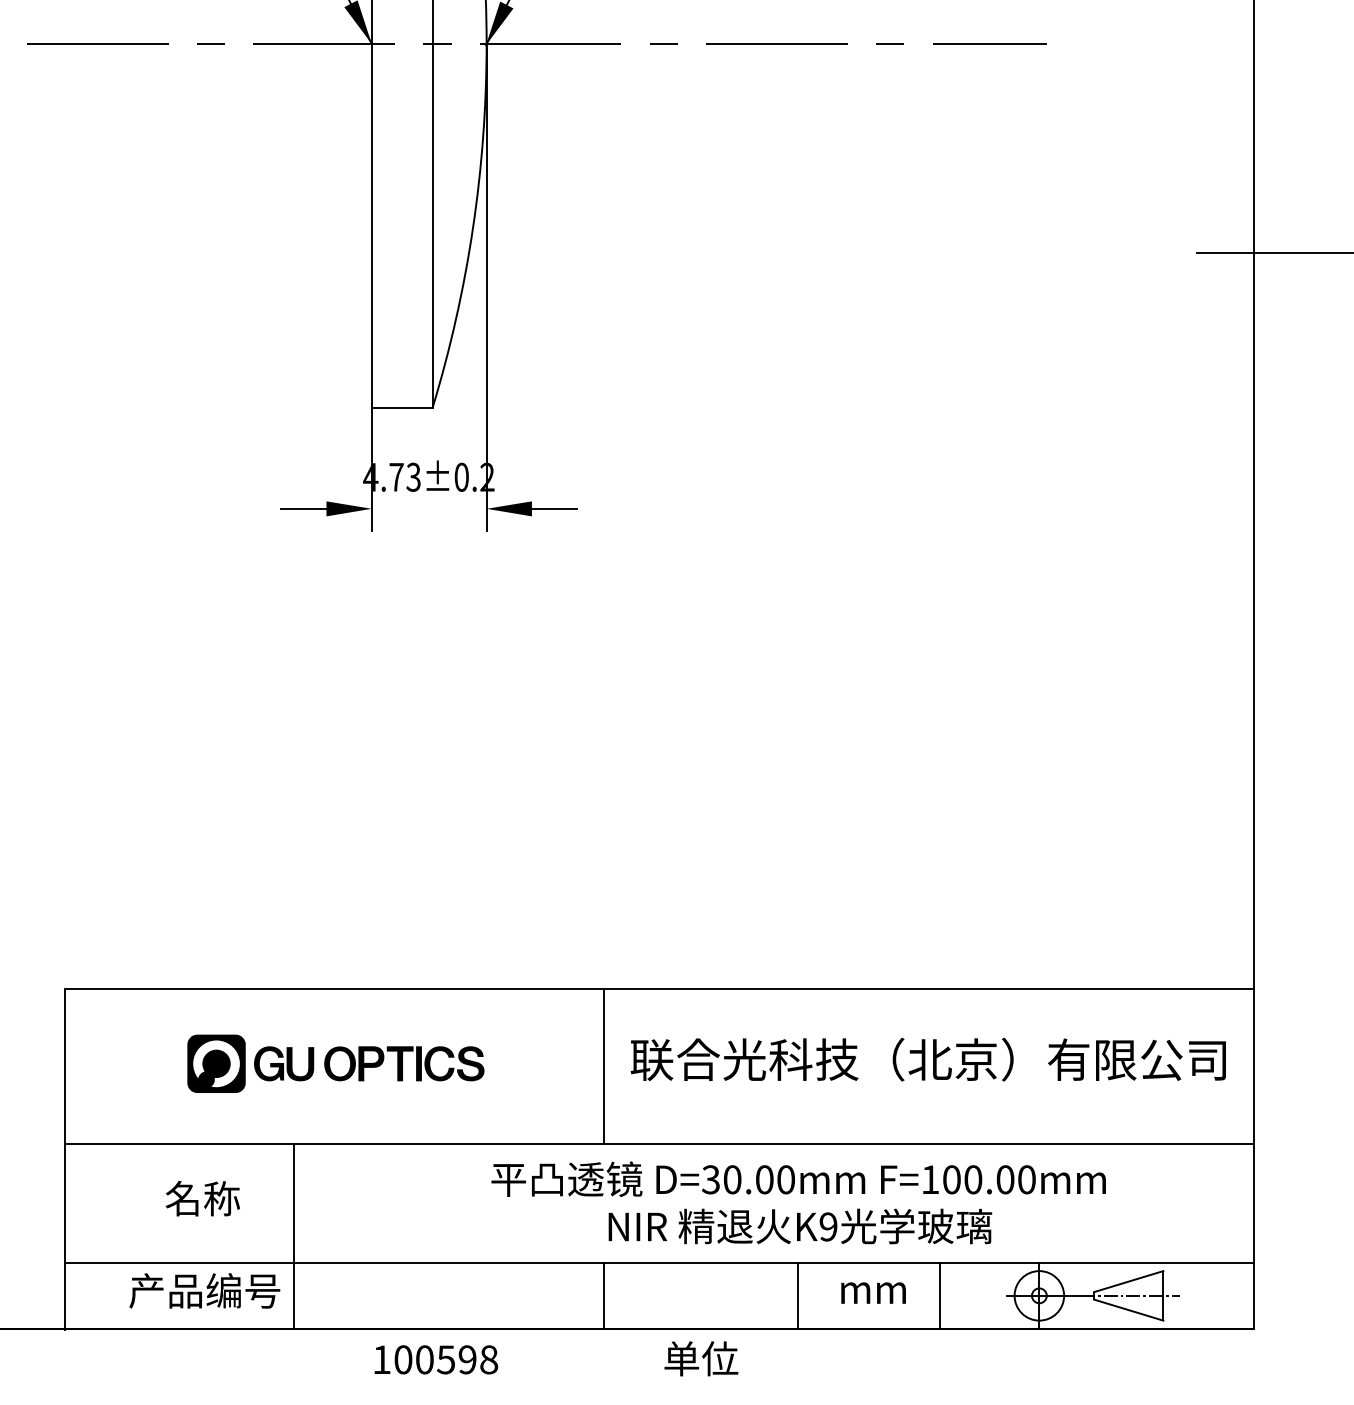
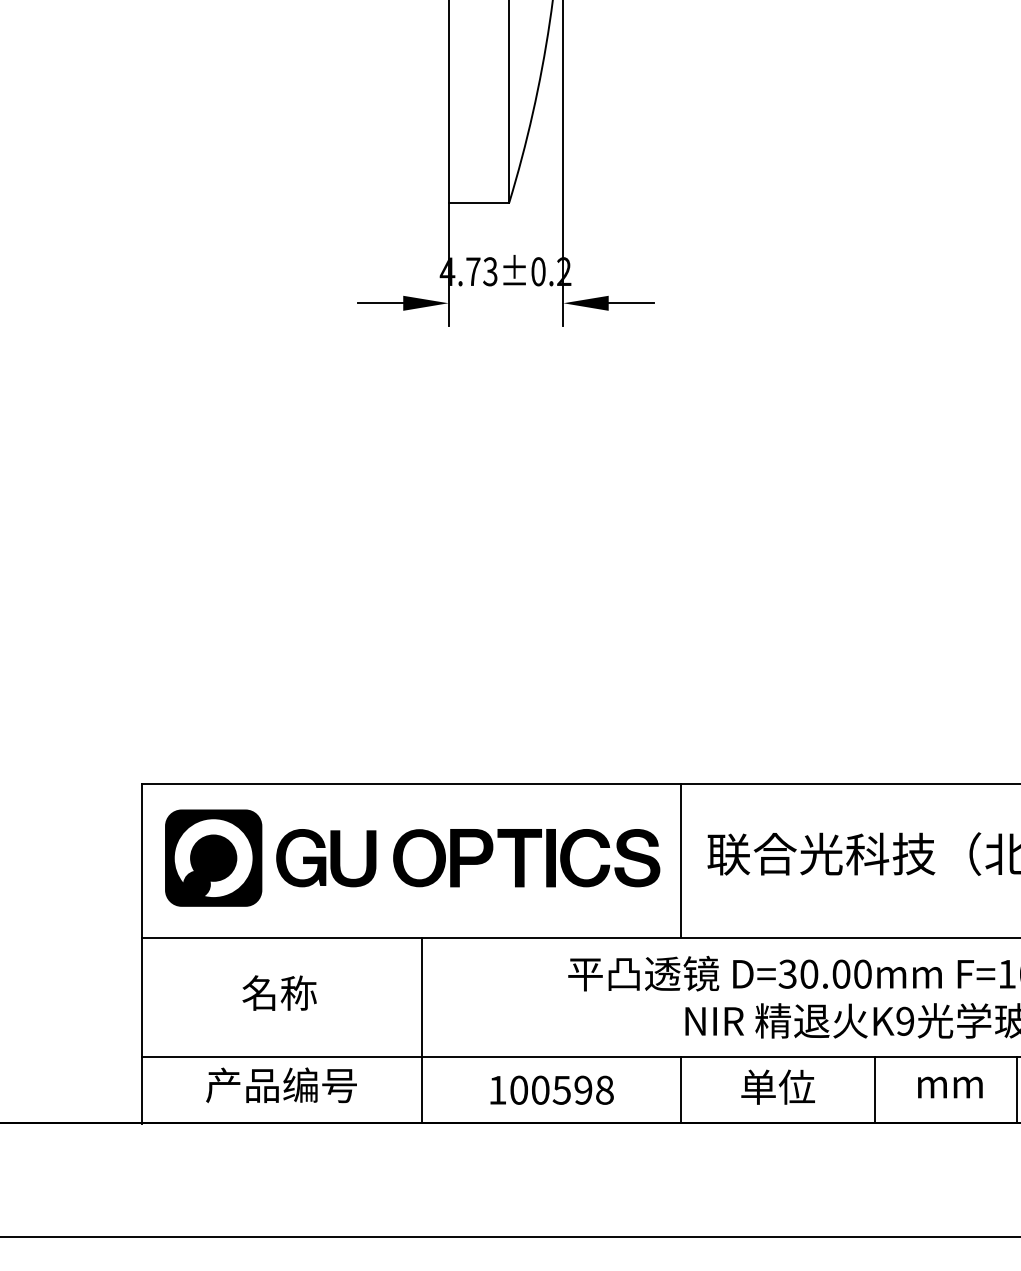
part: (335, 1063) -> (412, 857), size x1.67
line: (294, 1236) -> (422, 1030), moved
text: (701, 1358) -> (778, 1086), moved
text: (436, 1359) -> (552, 1089), moved

